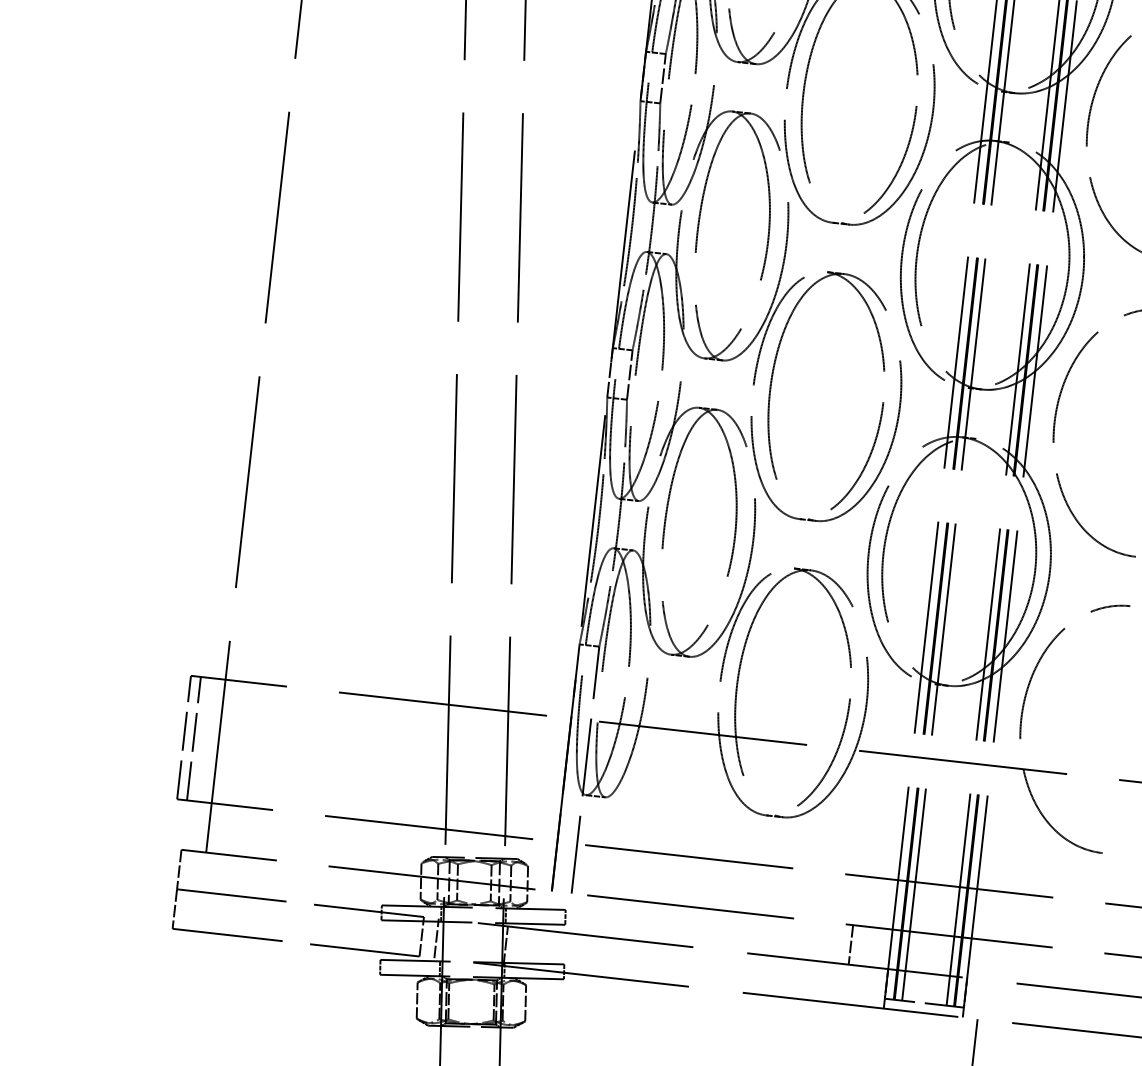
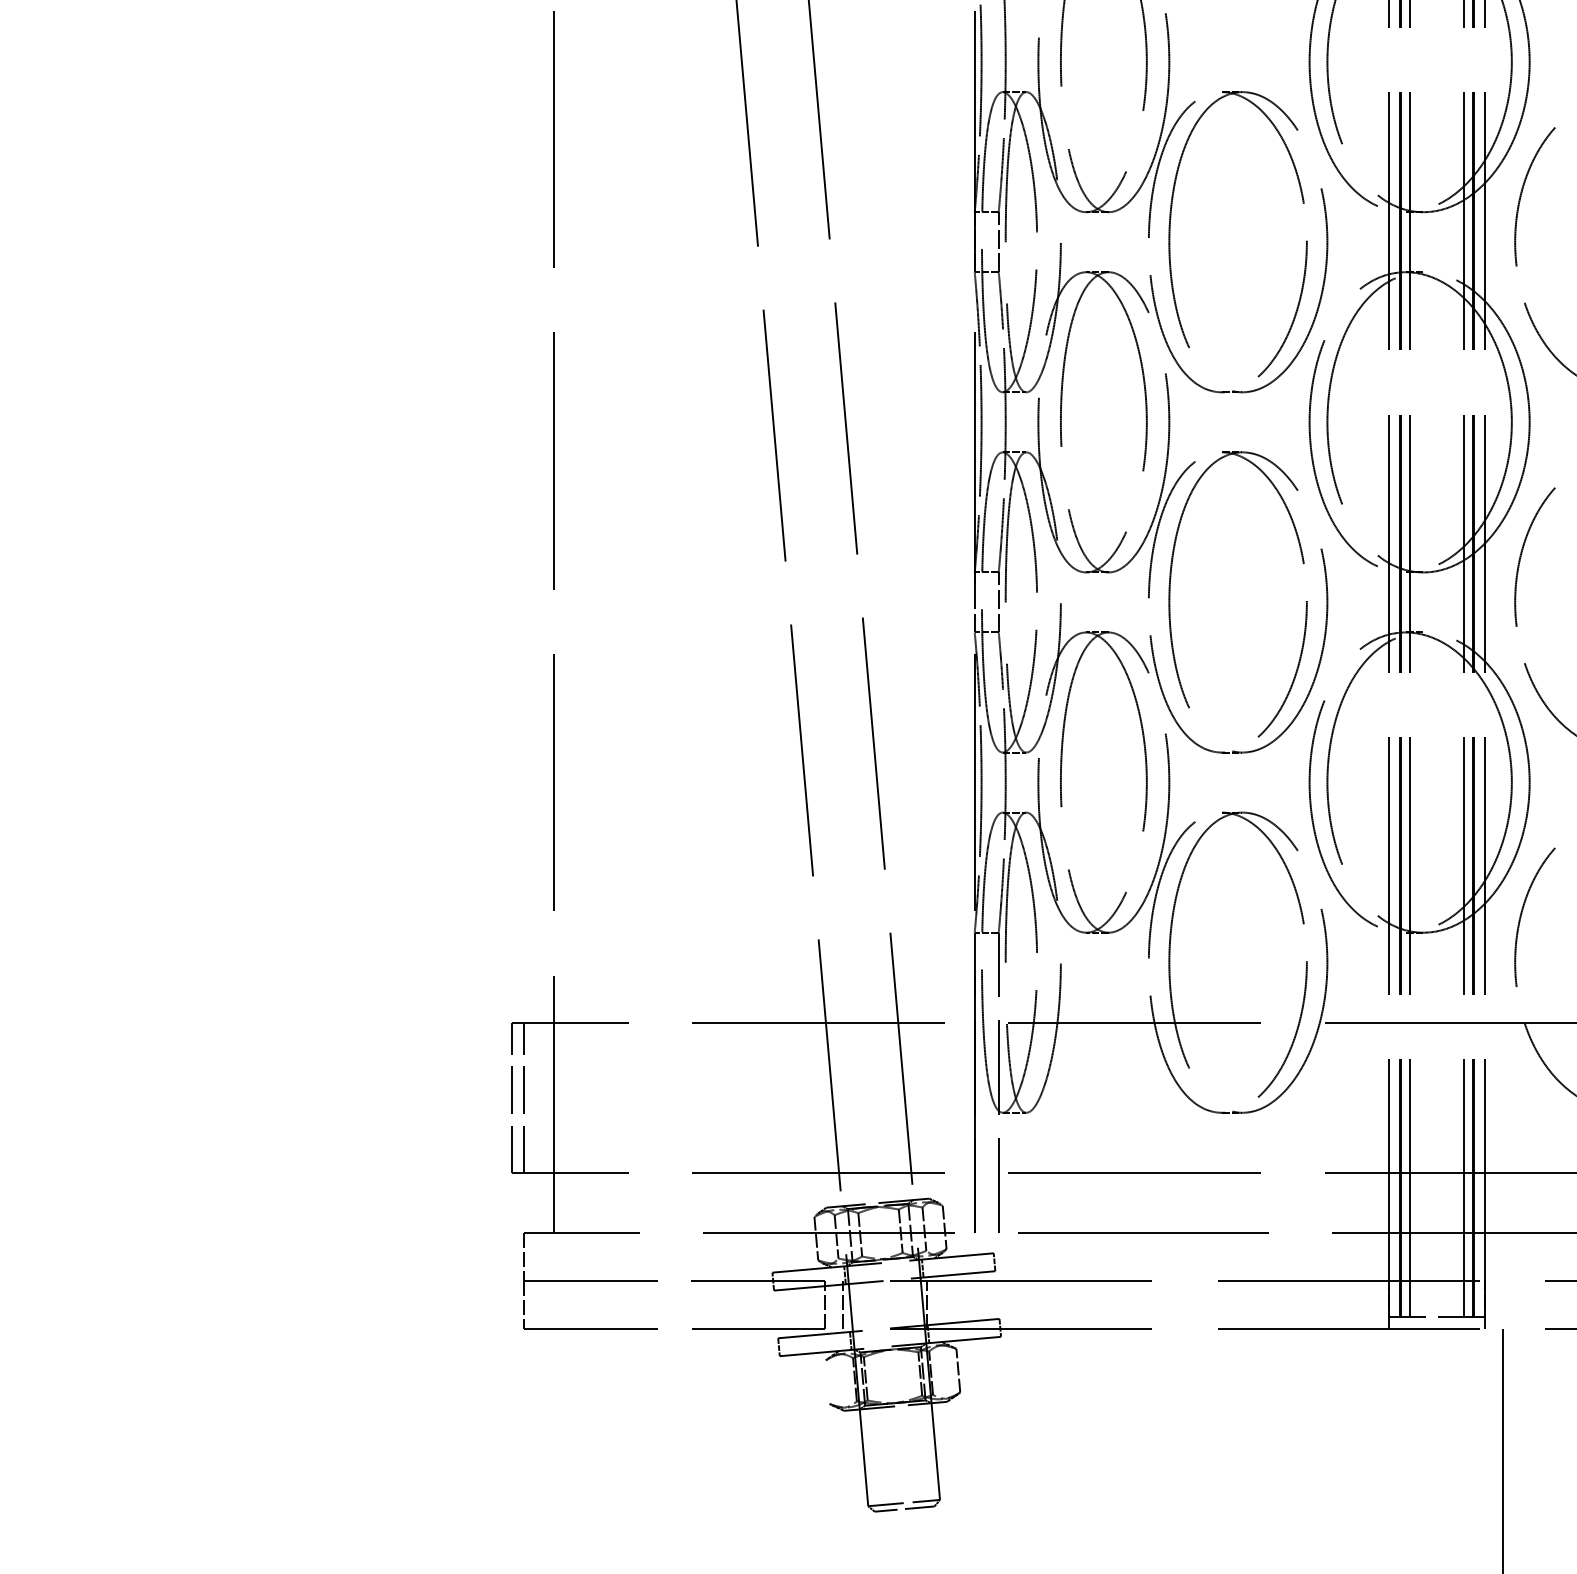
line: (850, 944) -> (1340, 1256), removed
line: (417, 1000) -> (827, 1381), removed

